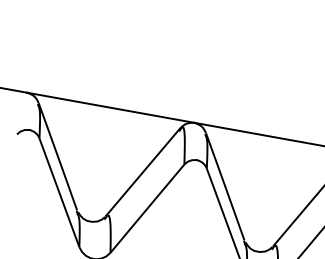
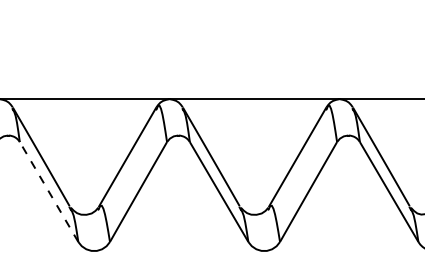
line: (58, 192) -> (48, 191), solid -> dashed

